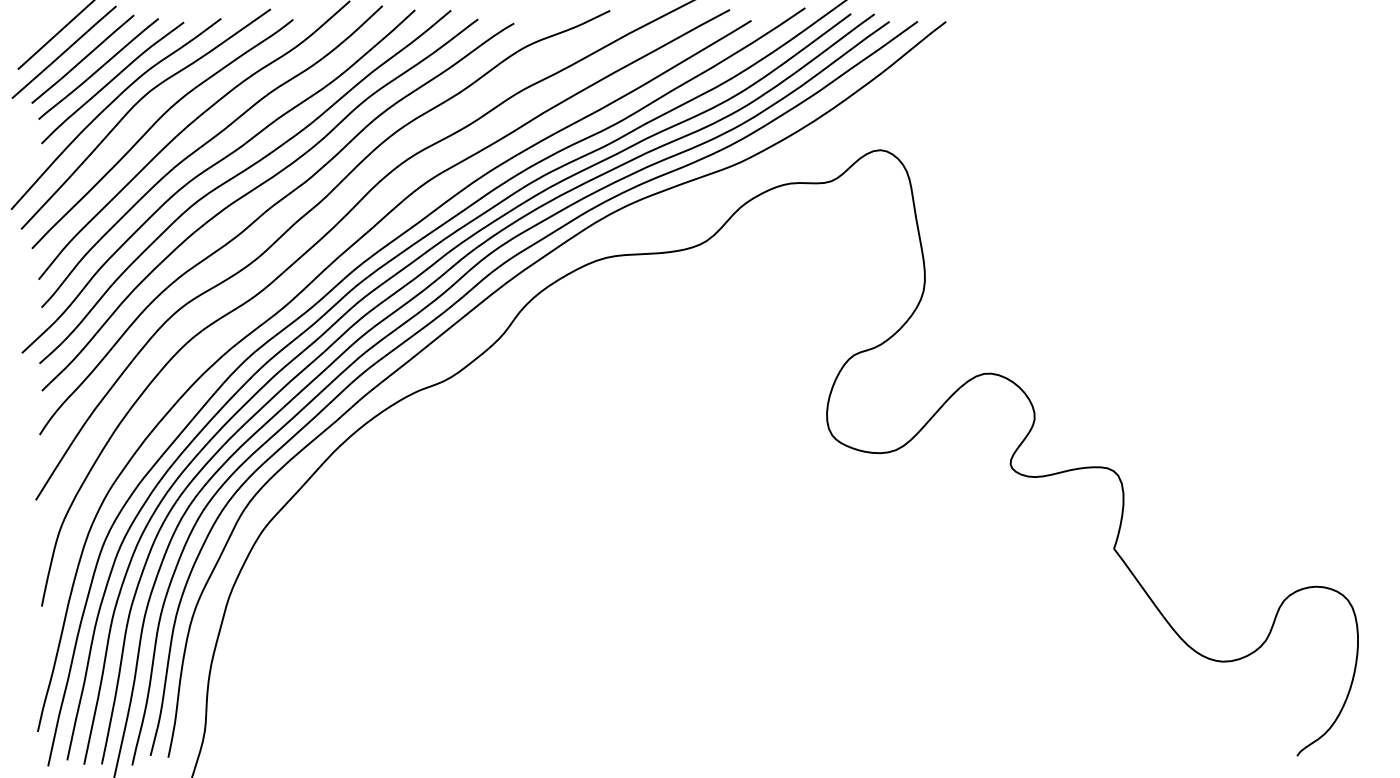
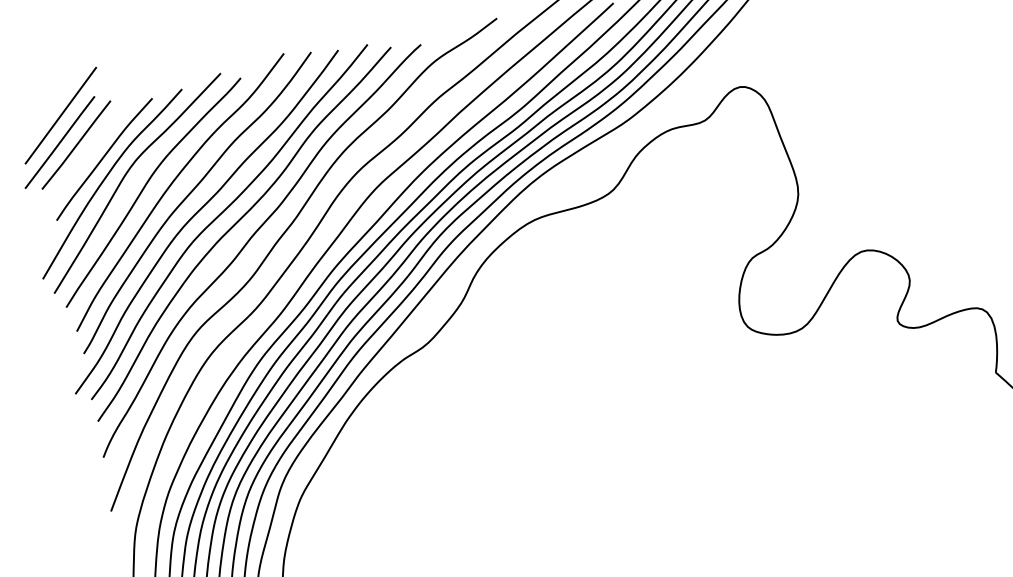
curve: (98, 68) -> (90, 150), removed

